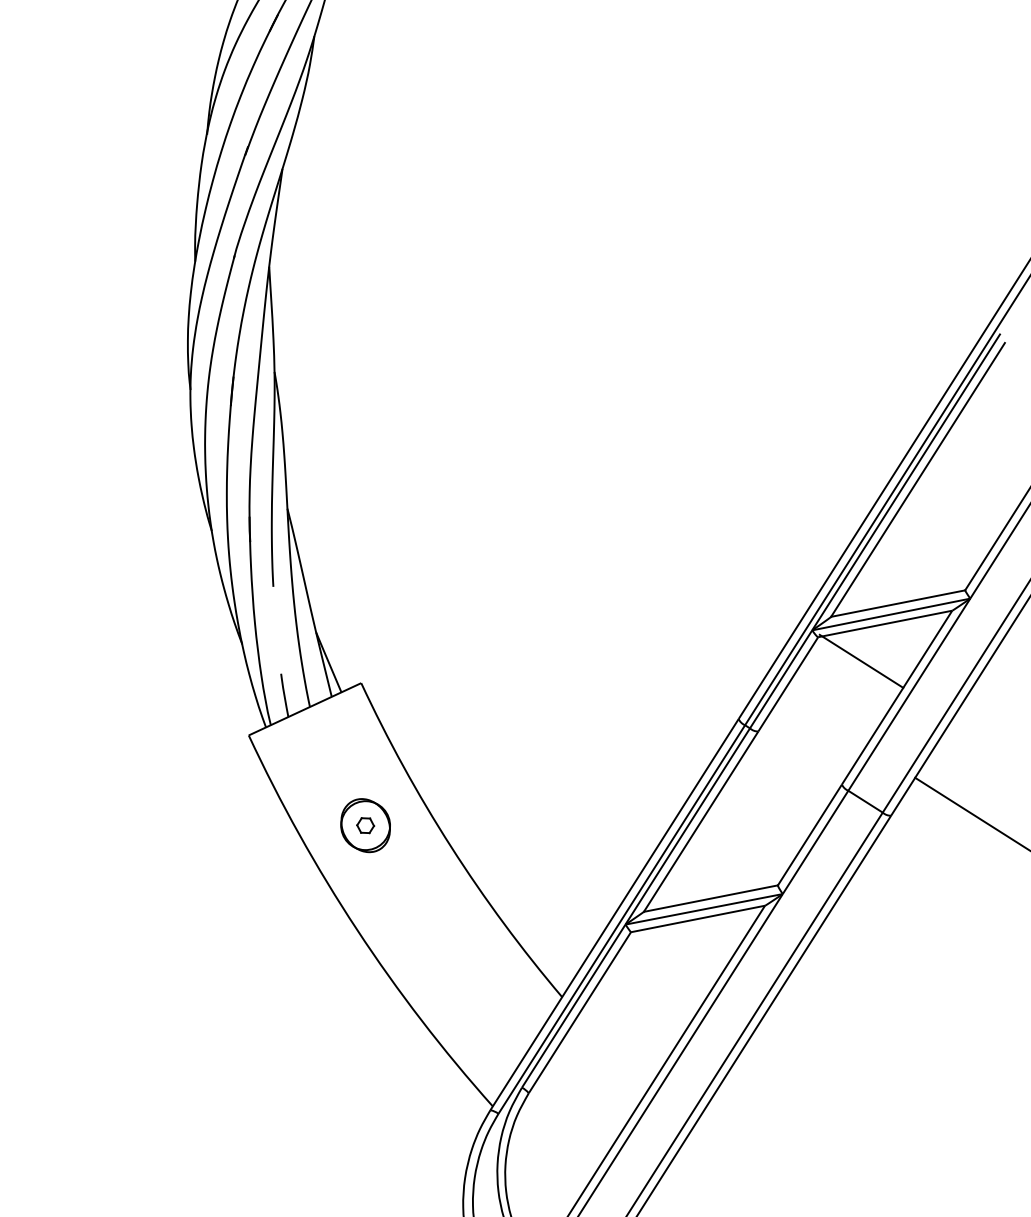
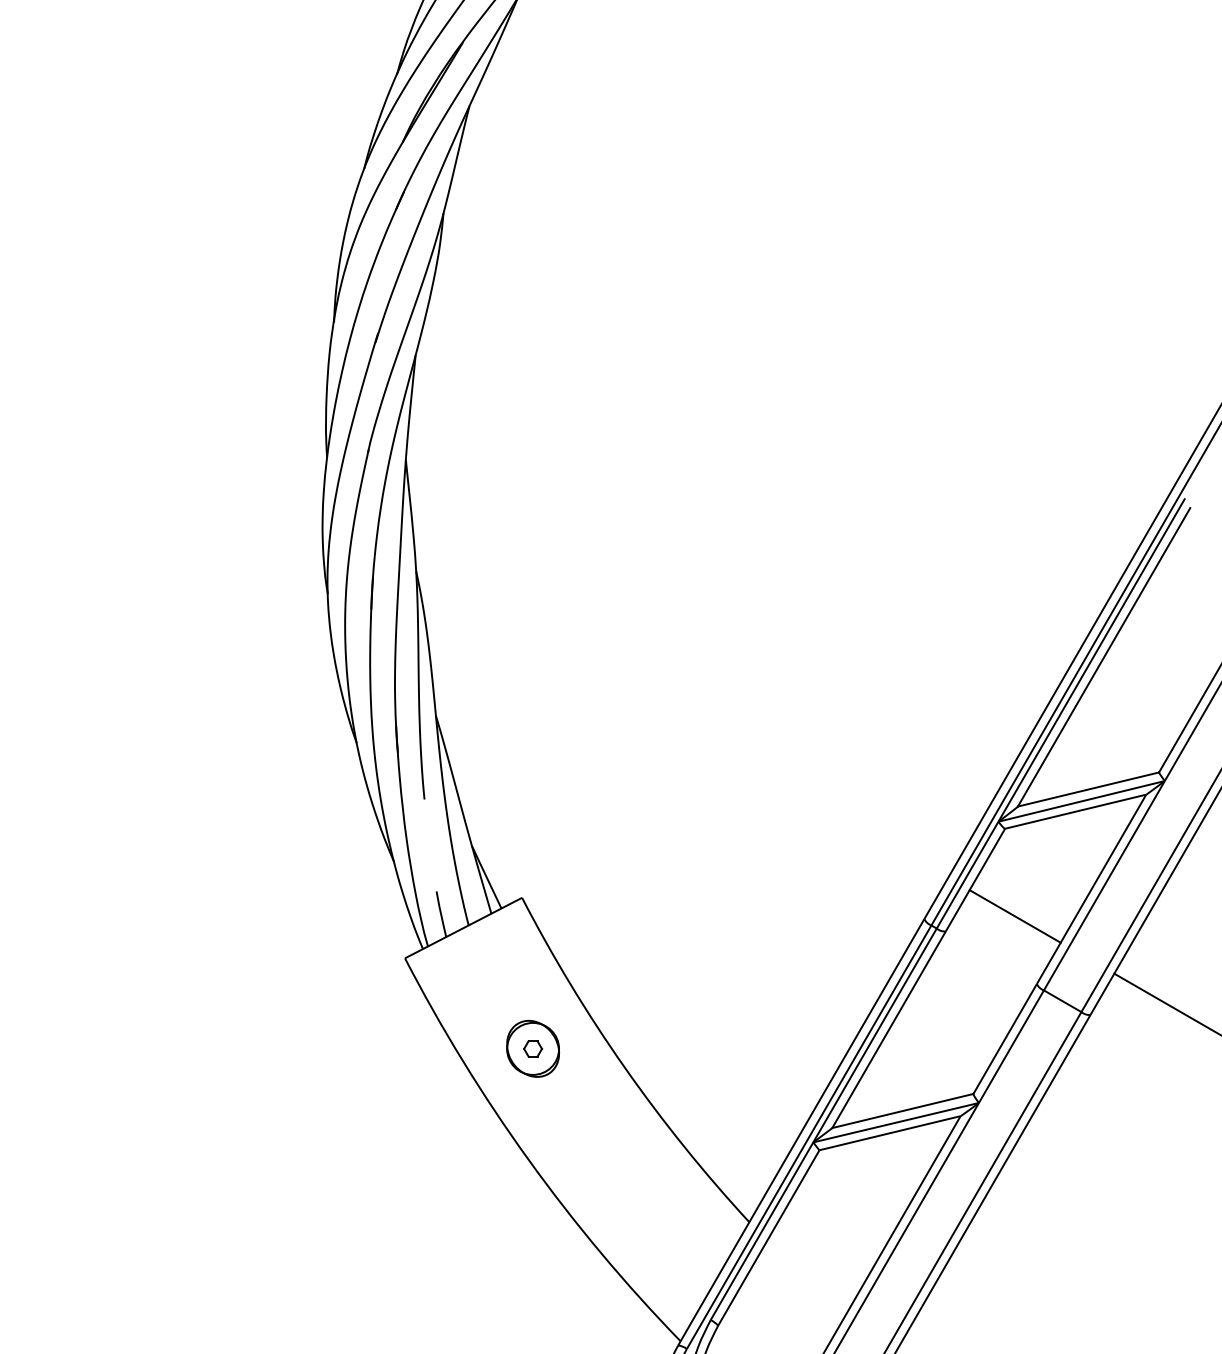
line: (860, 661) -> (1014, 916), moved

